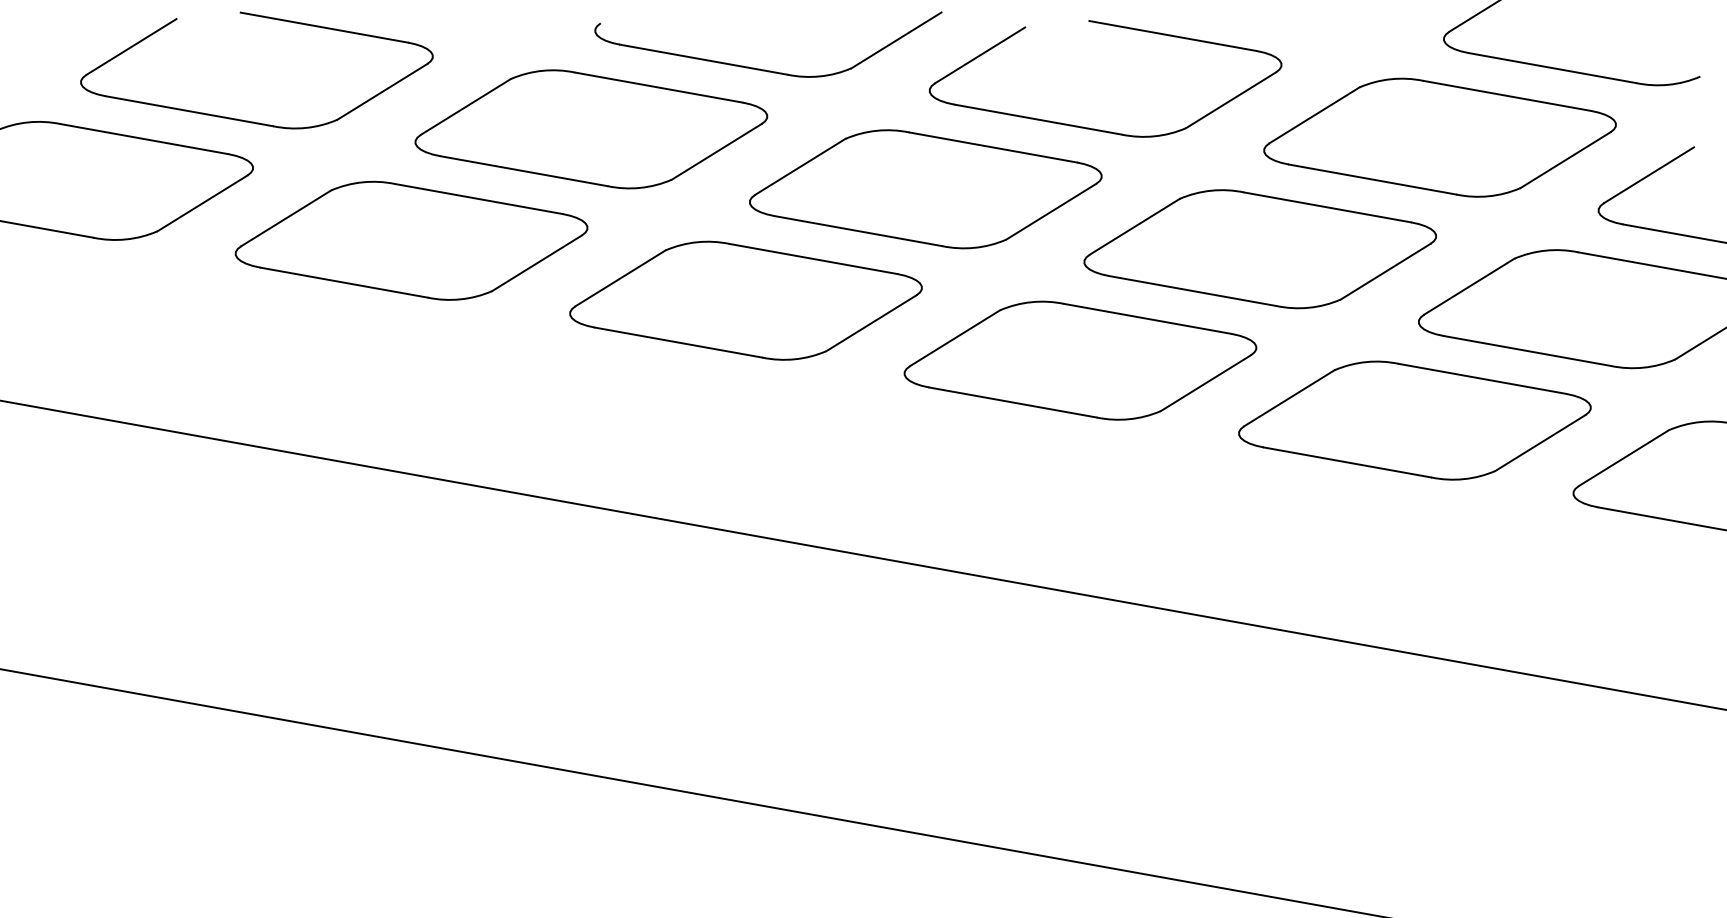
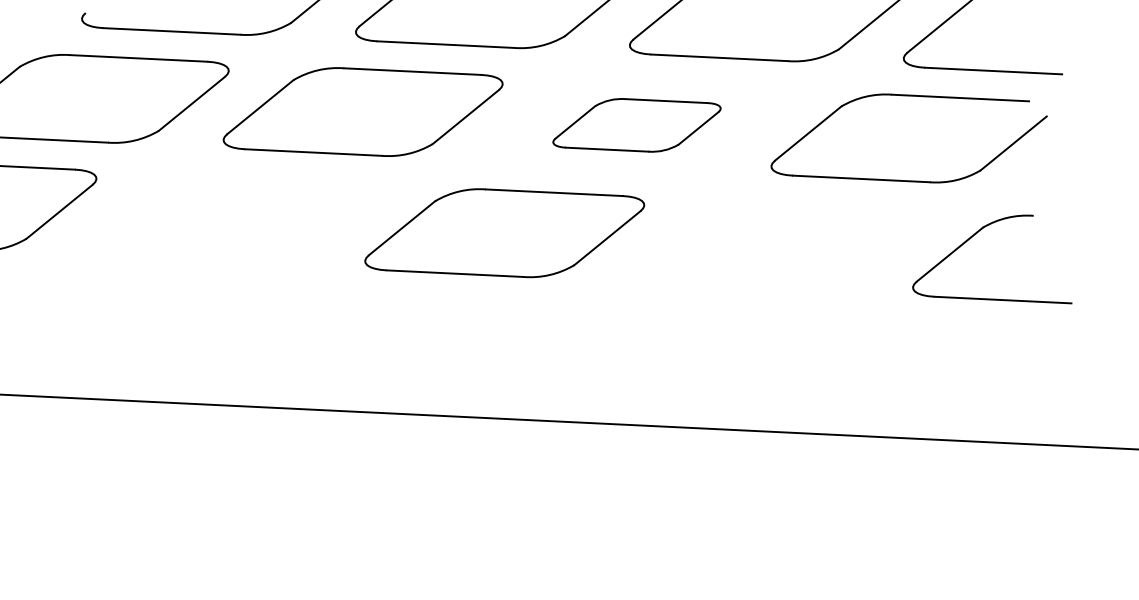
part: (1259, 249) -> (636, 125), size x0.6
part: (745, 300) -> (230, 219), removed
part: (1414, 420) -> (778, 246), removed

